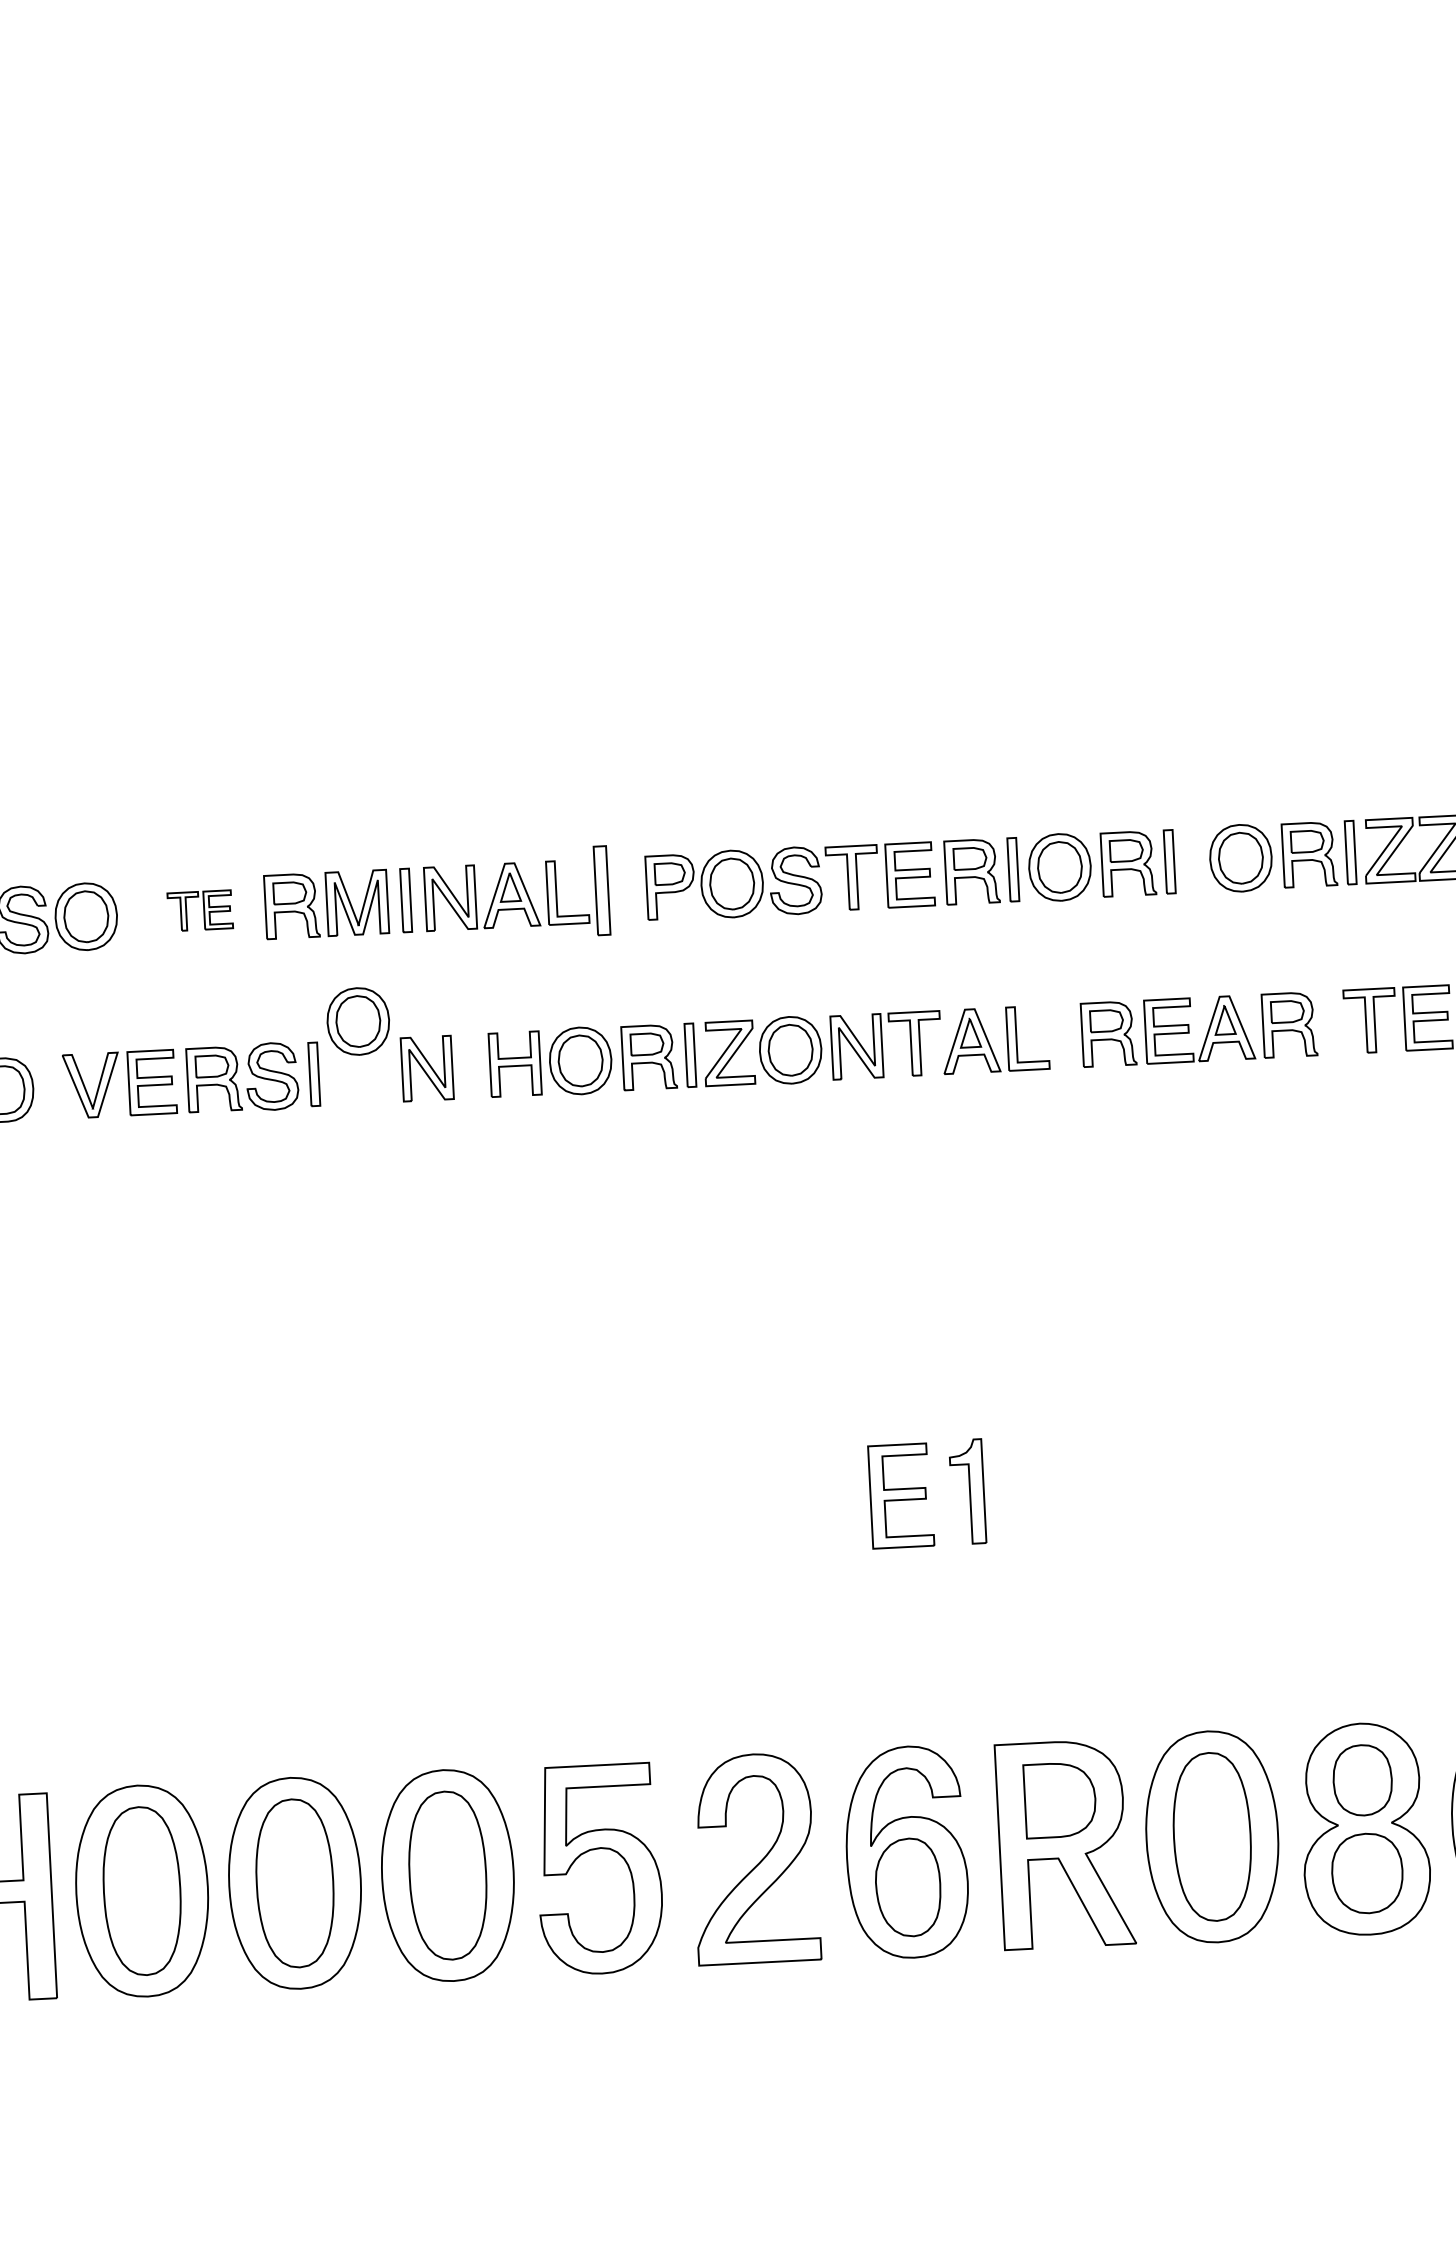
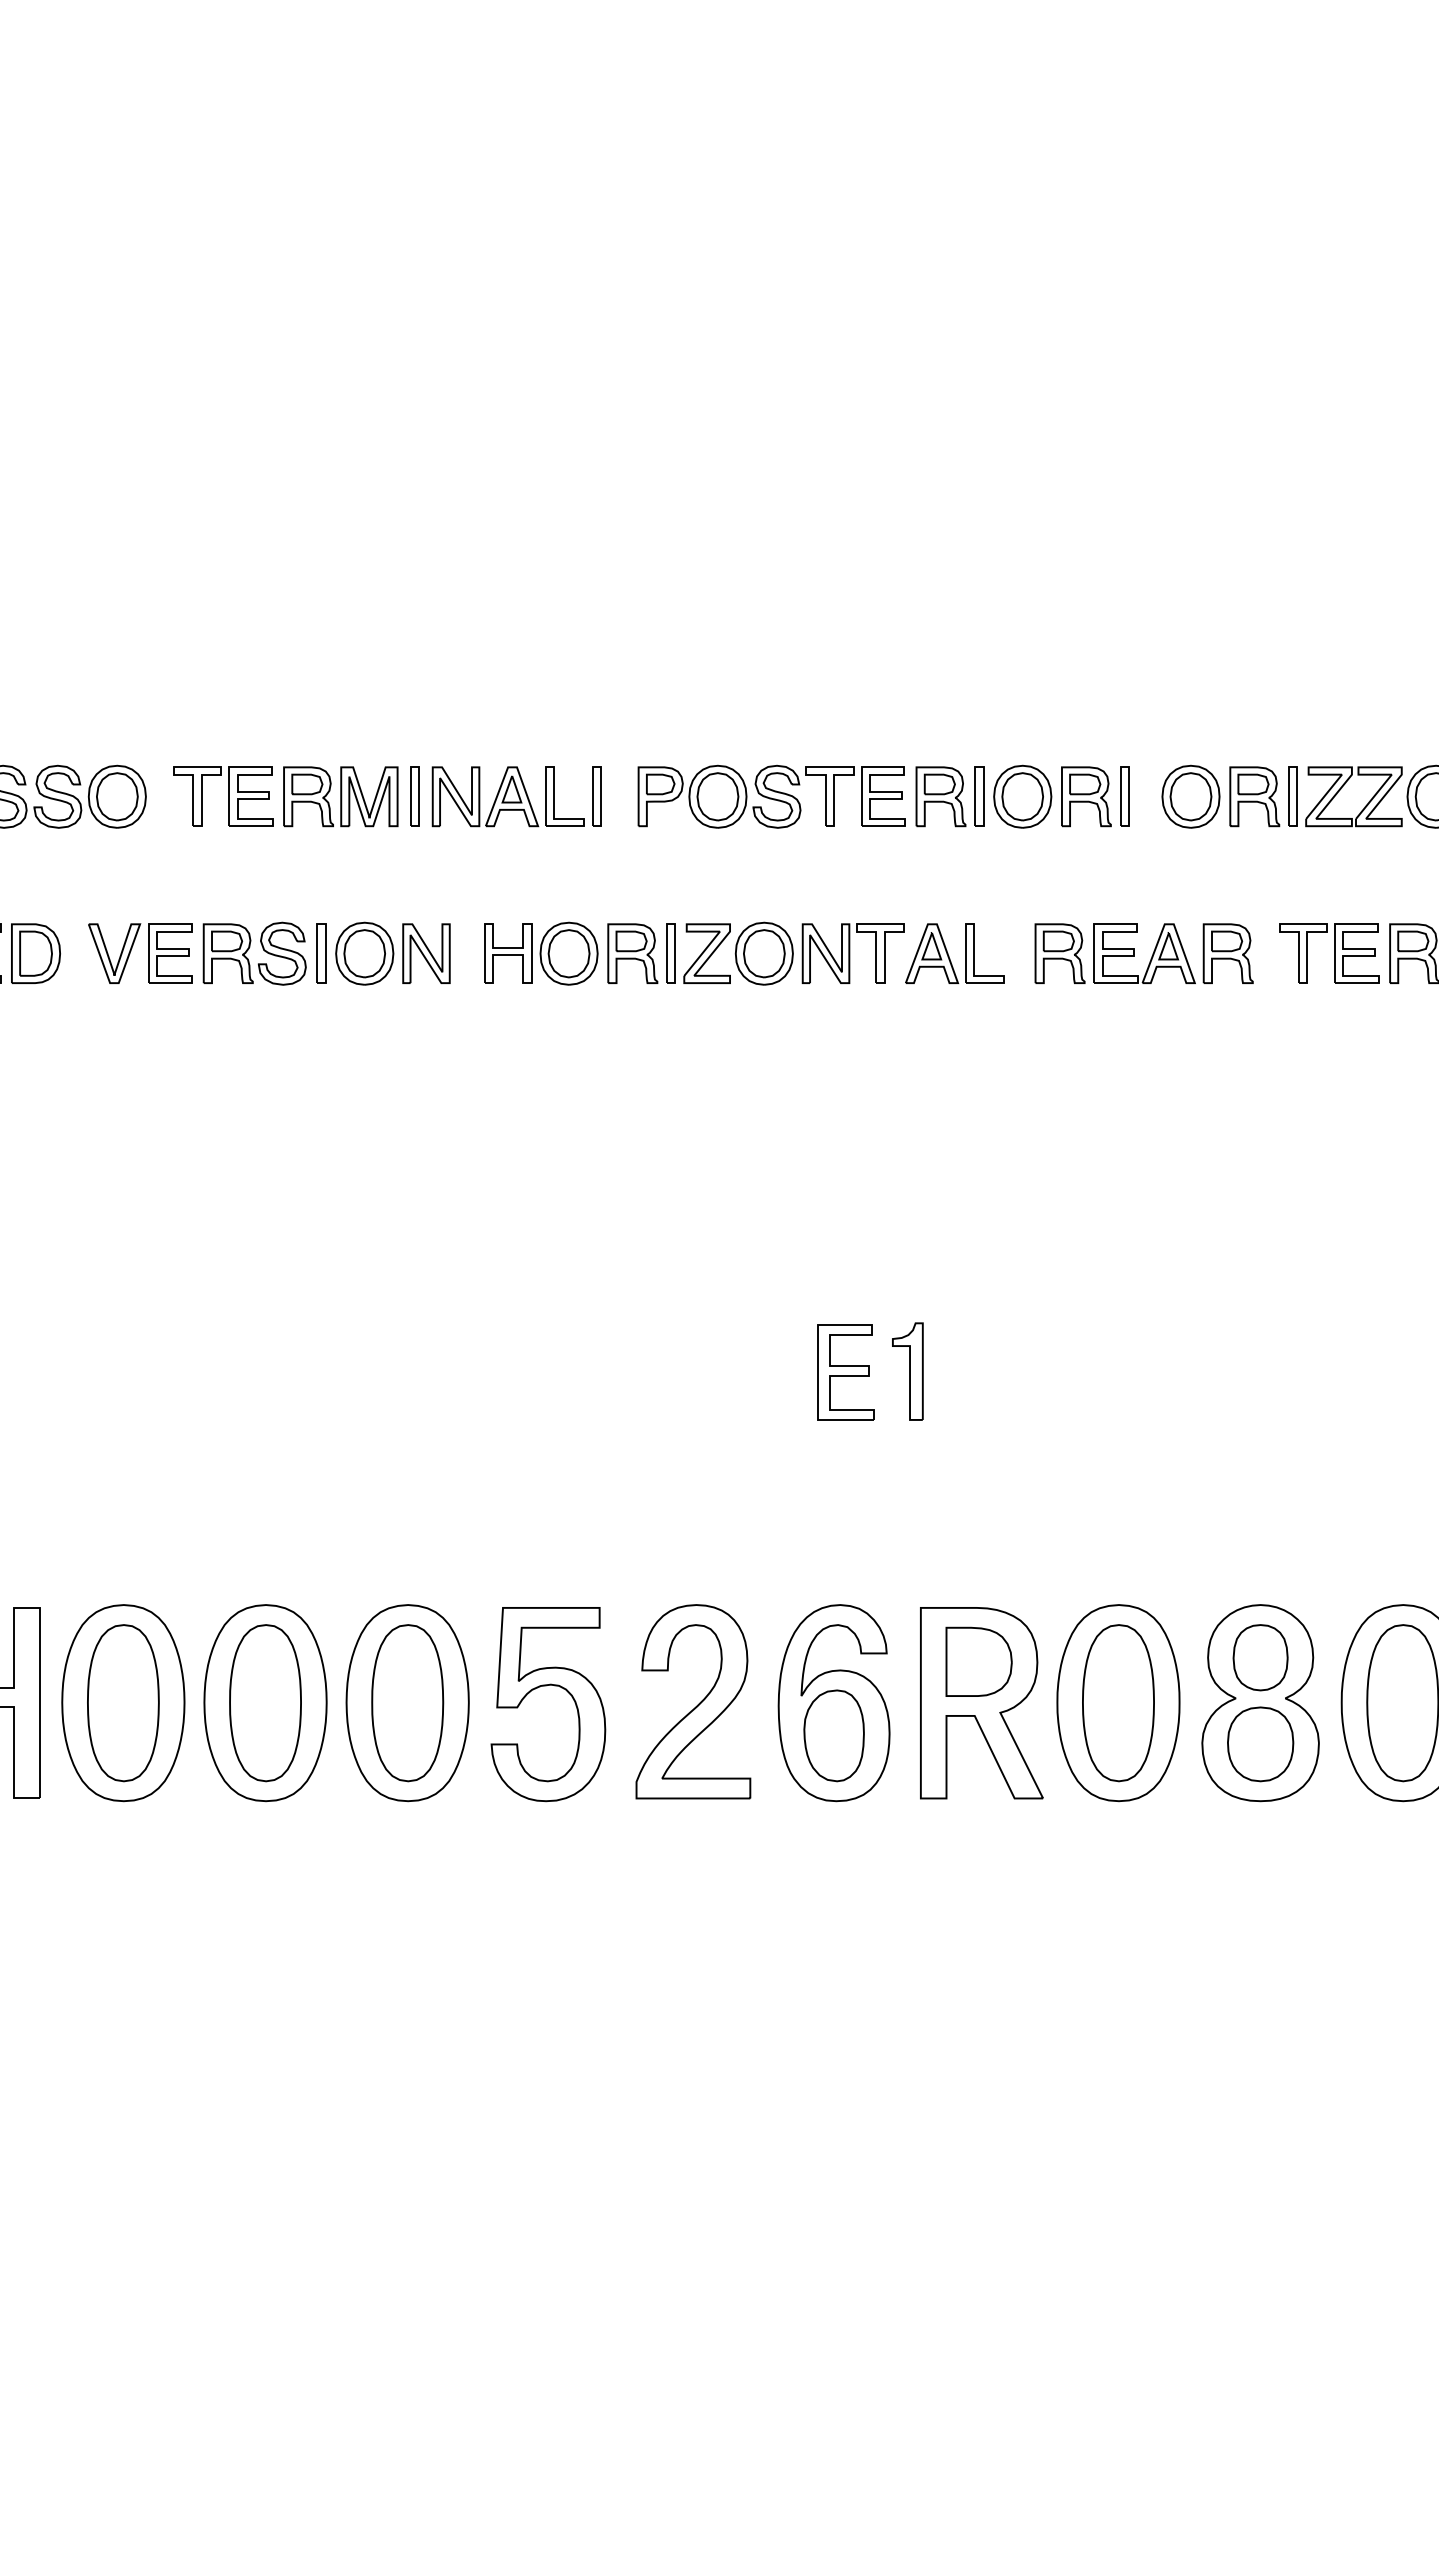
part: (601, 890) -> (596, 796), size x0.71
part: (200, 910) -> (223, 796), size x1.67
part: (358, 1021) -> (364, 953), moved

